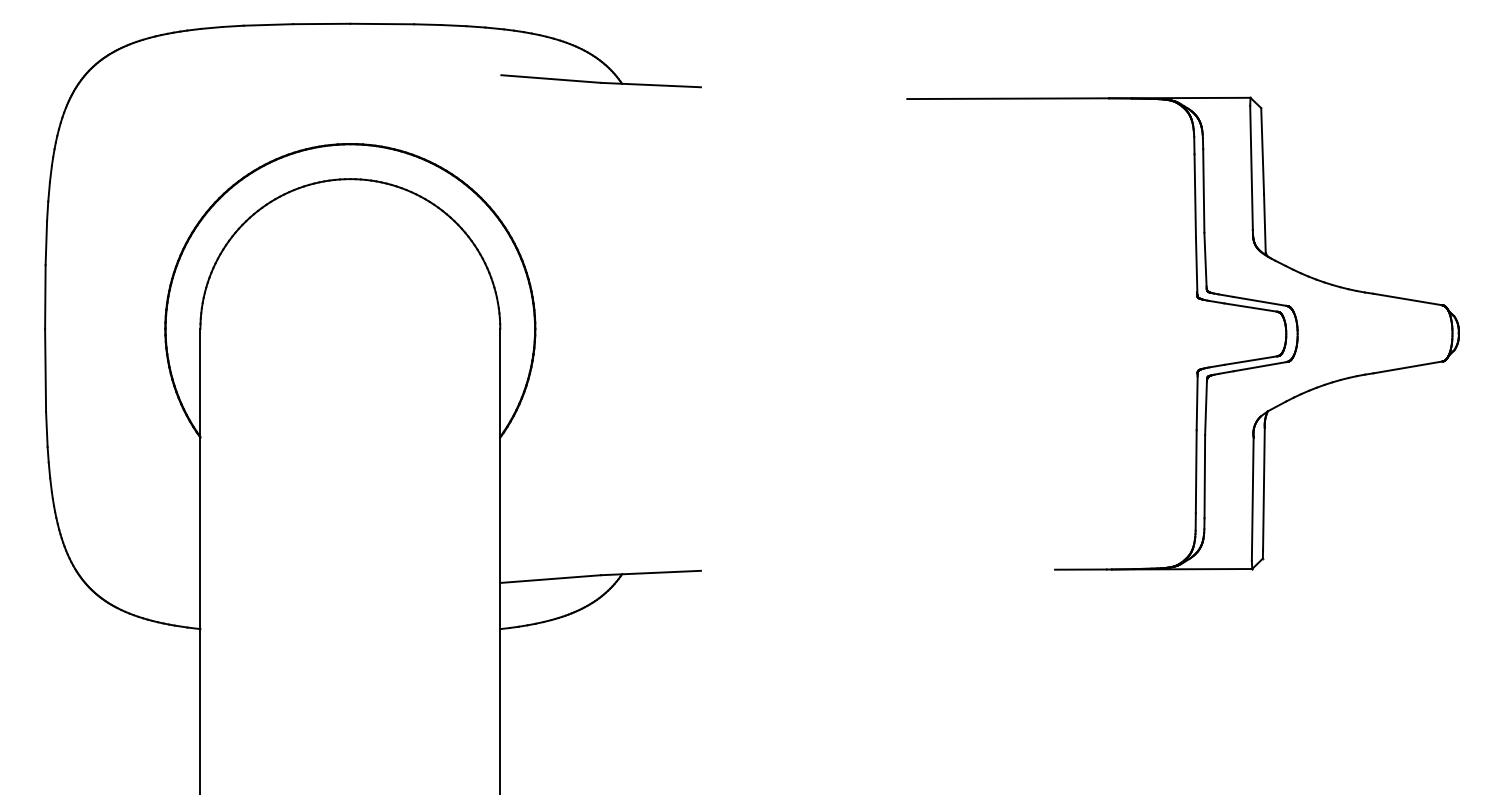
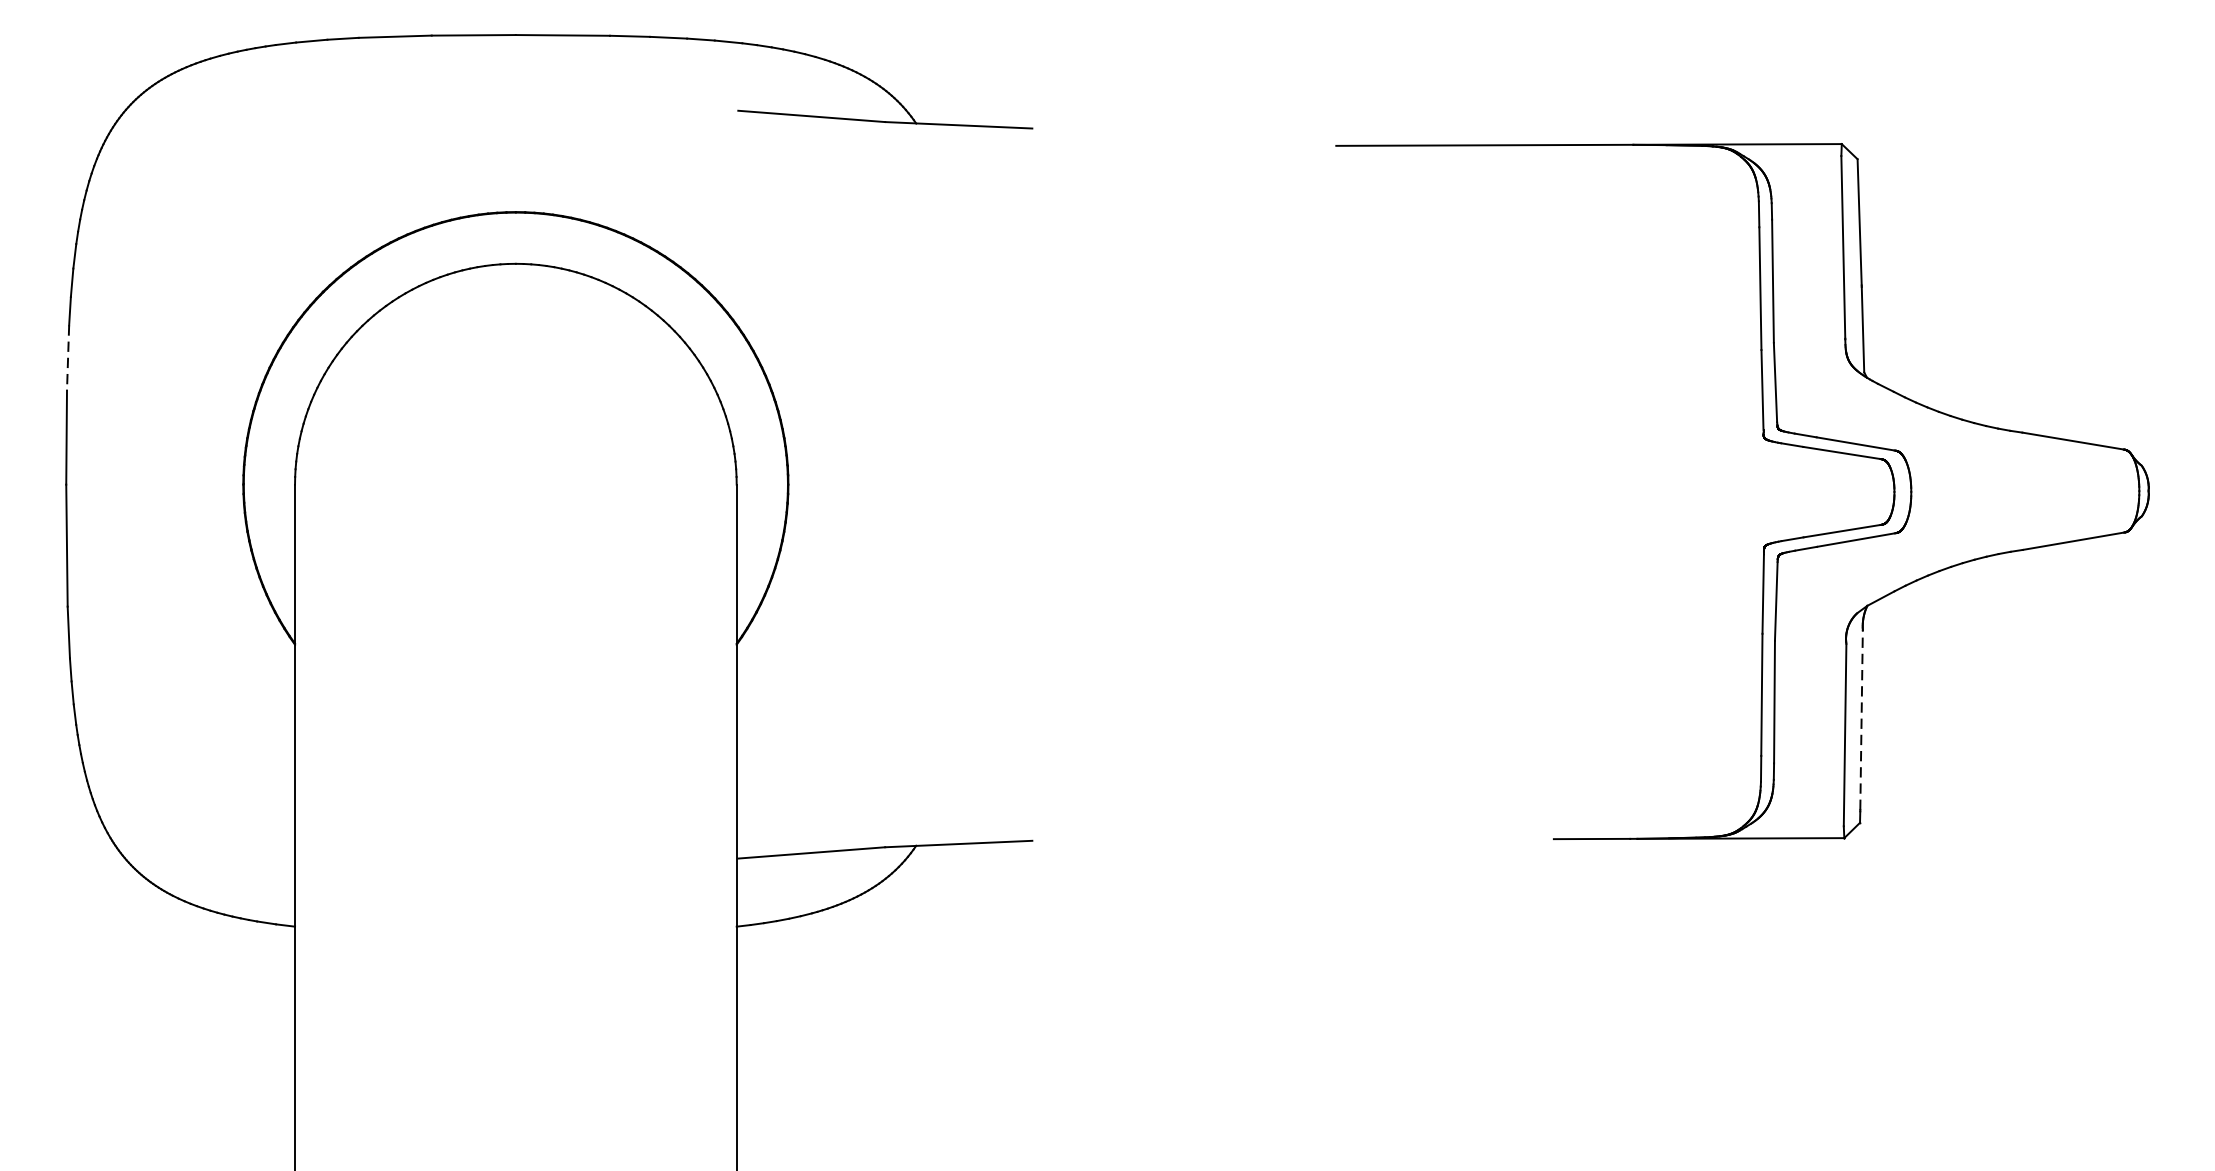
line: (46, 243) -> (68, 358), solid -> dashed
line: (1263, 488) -> (1860, 719), solid -> dashed

